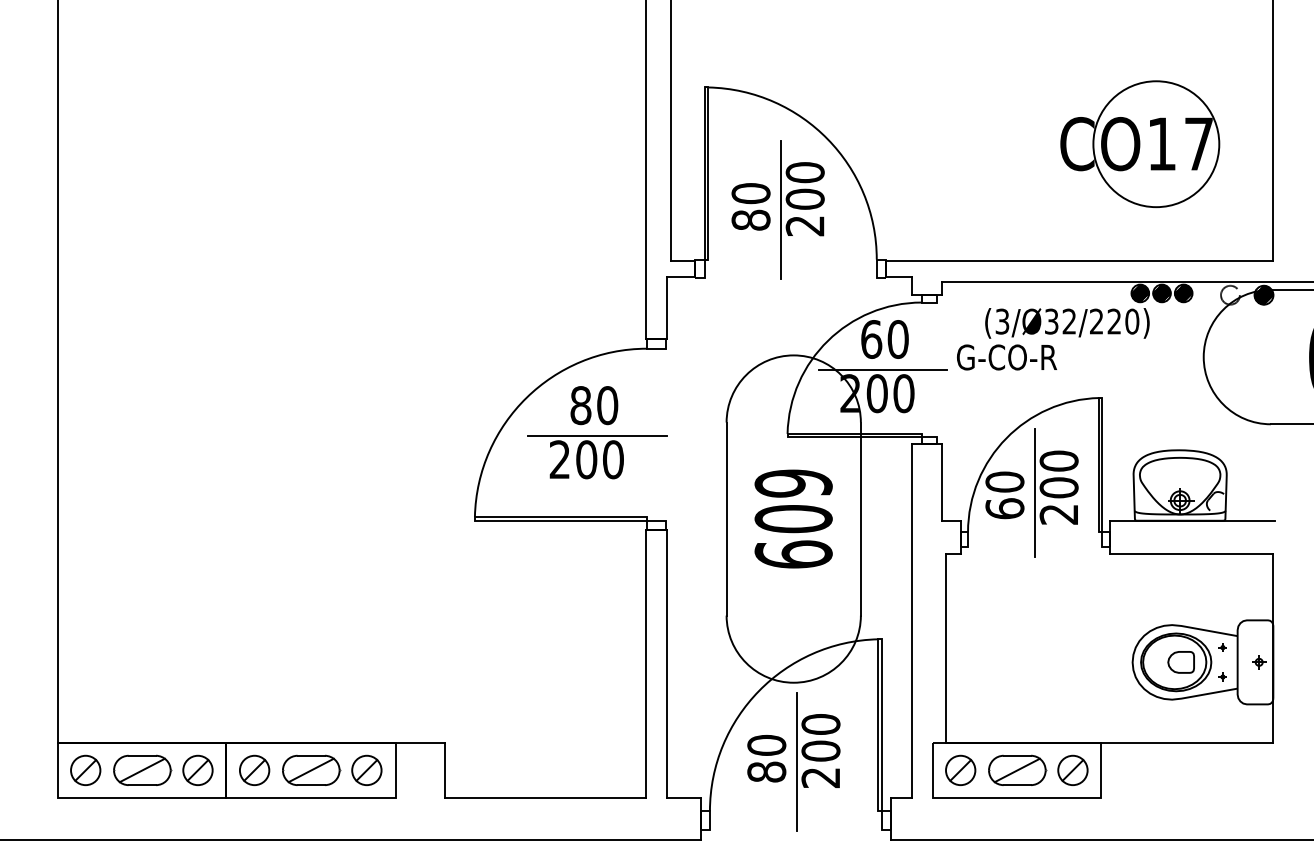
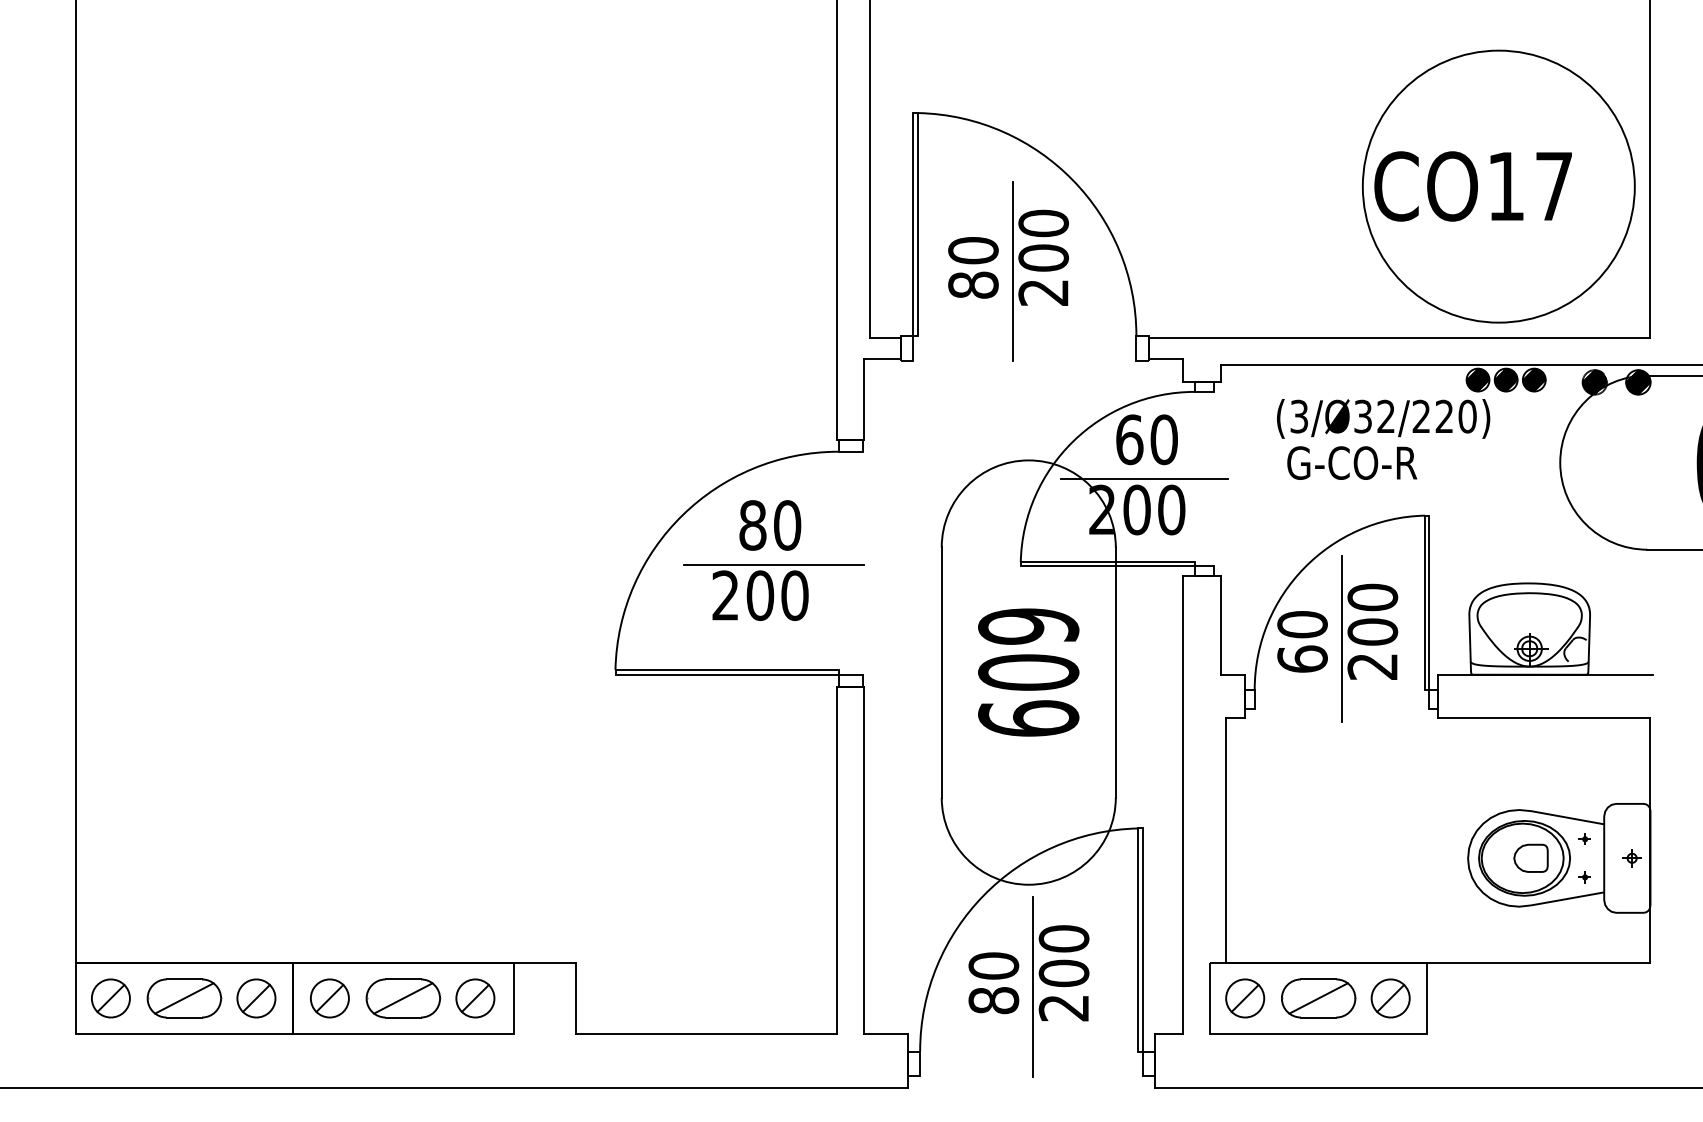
circle: (1156, 144) -> (1498, 186), size x1.67
hatch: (1230, 295) -> (1594, 382), added
text: (1007, 357) -> (1352, 462), moved

